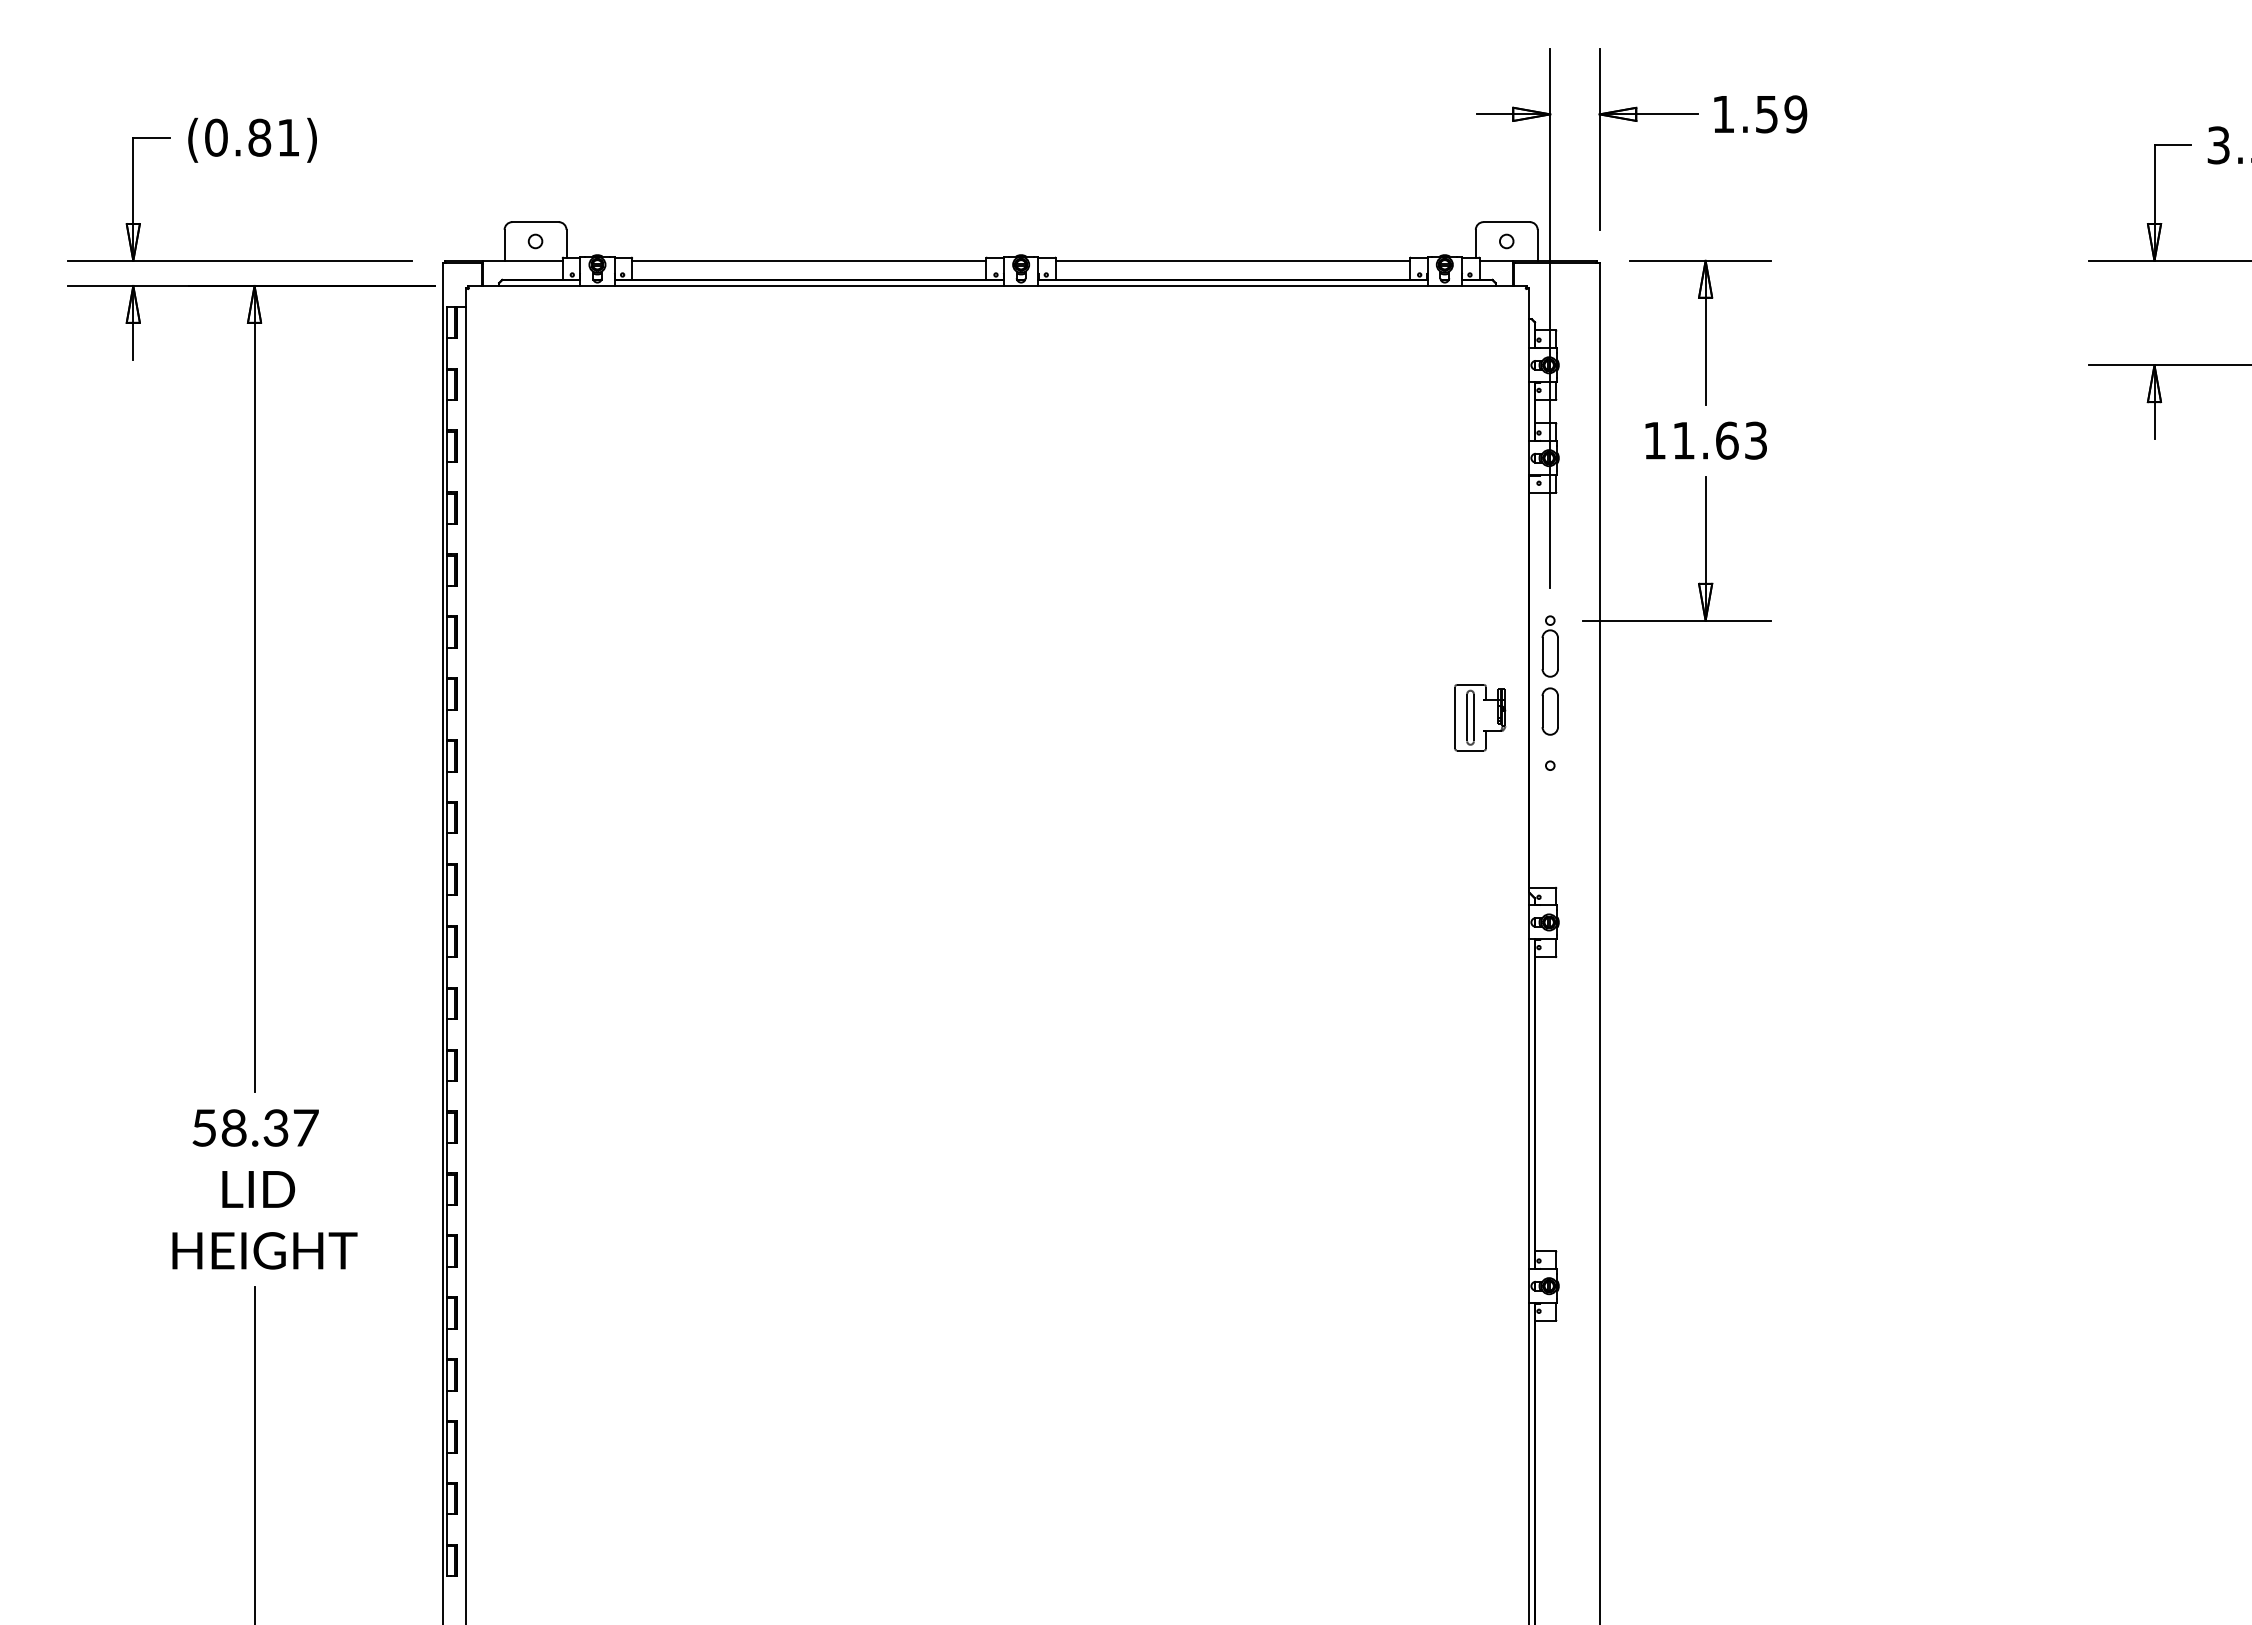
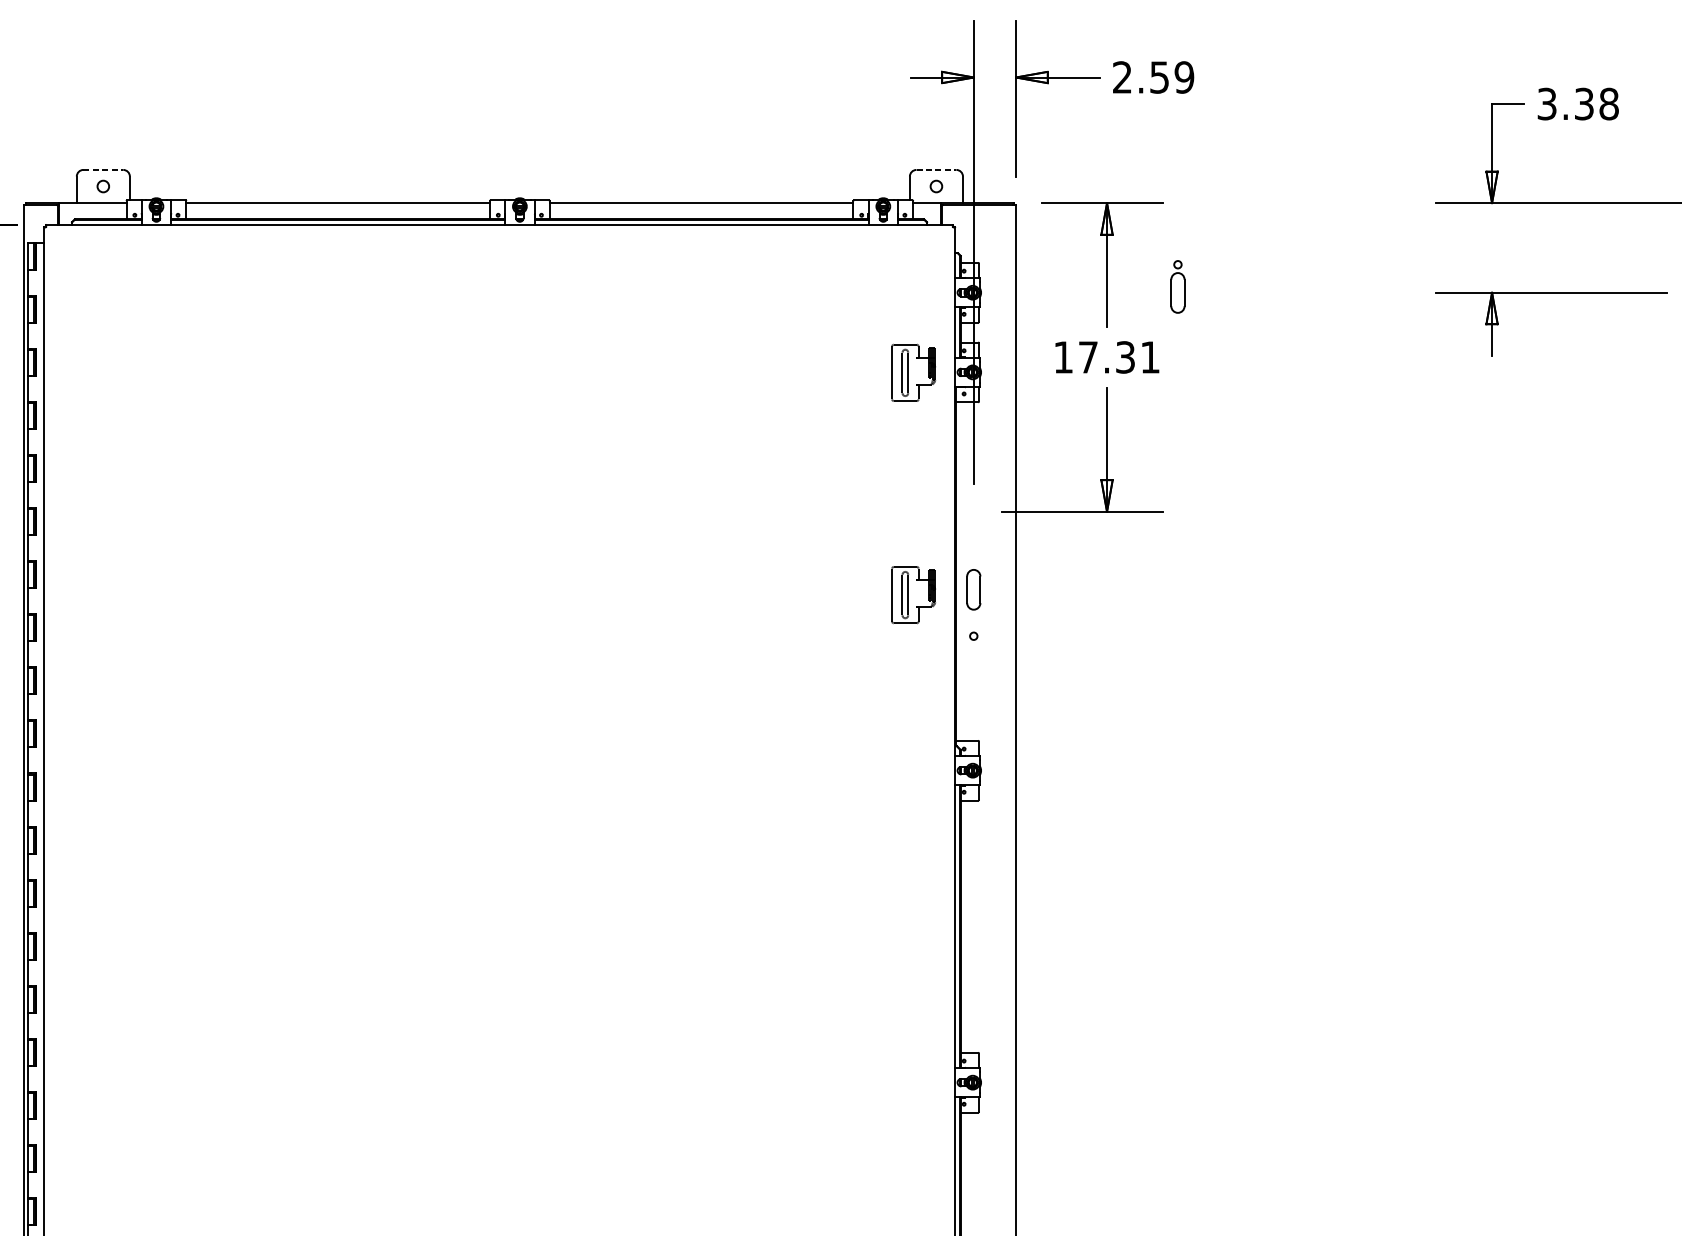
text: (1722, 113) -> (1121, 76), 1.59 -> 2.59
line: (536, 222) -> (104, 170), solid -> dashed
line: (1507, 222) -> (937, 170), solid -> dashed
text: (1719, 440) -> (1118, 357), 11.63 -> 17.31
part: (1480, 458) -> (913, 372), added
part: (1549, 646) -> (1177, 286), moved

